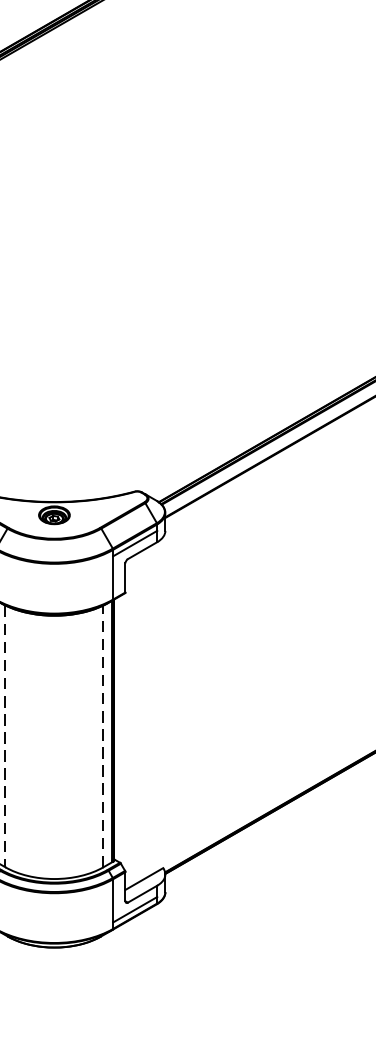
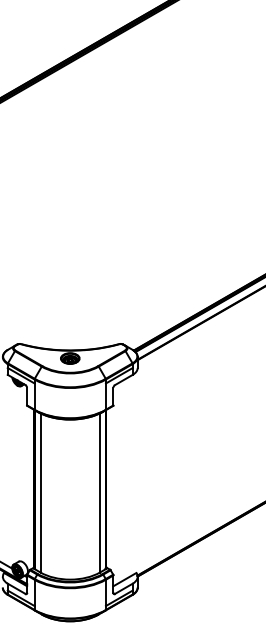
line: (5, 735) -> (40, 492), dashed -> solid
line: (104, 735) -> (100, 492), dashed -> solid

